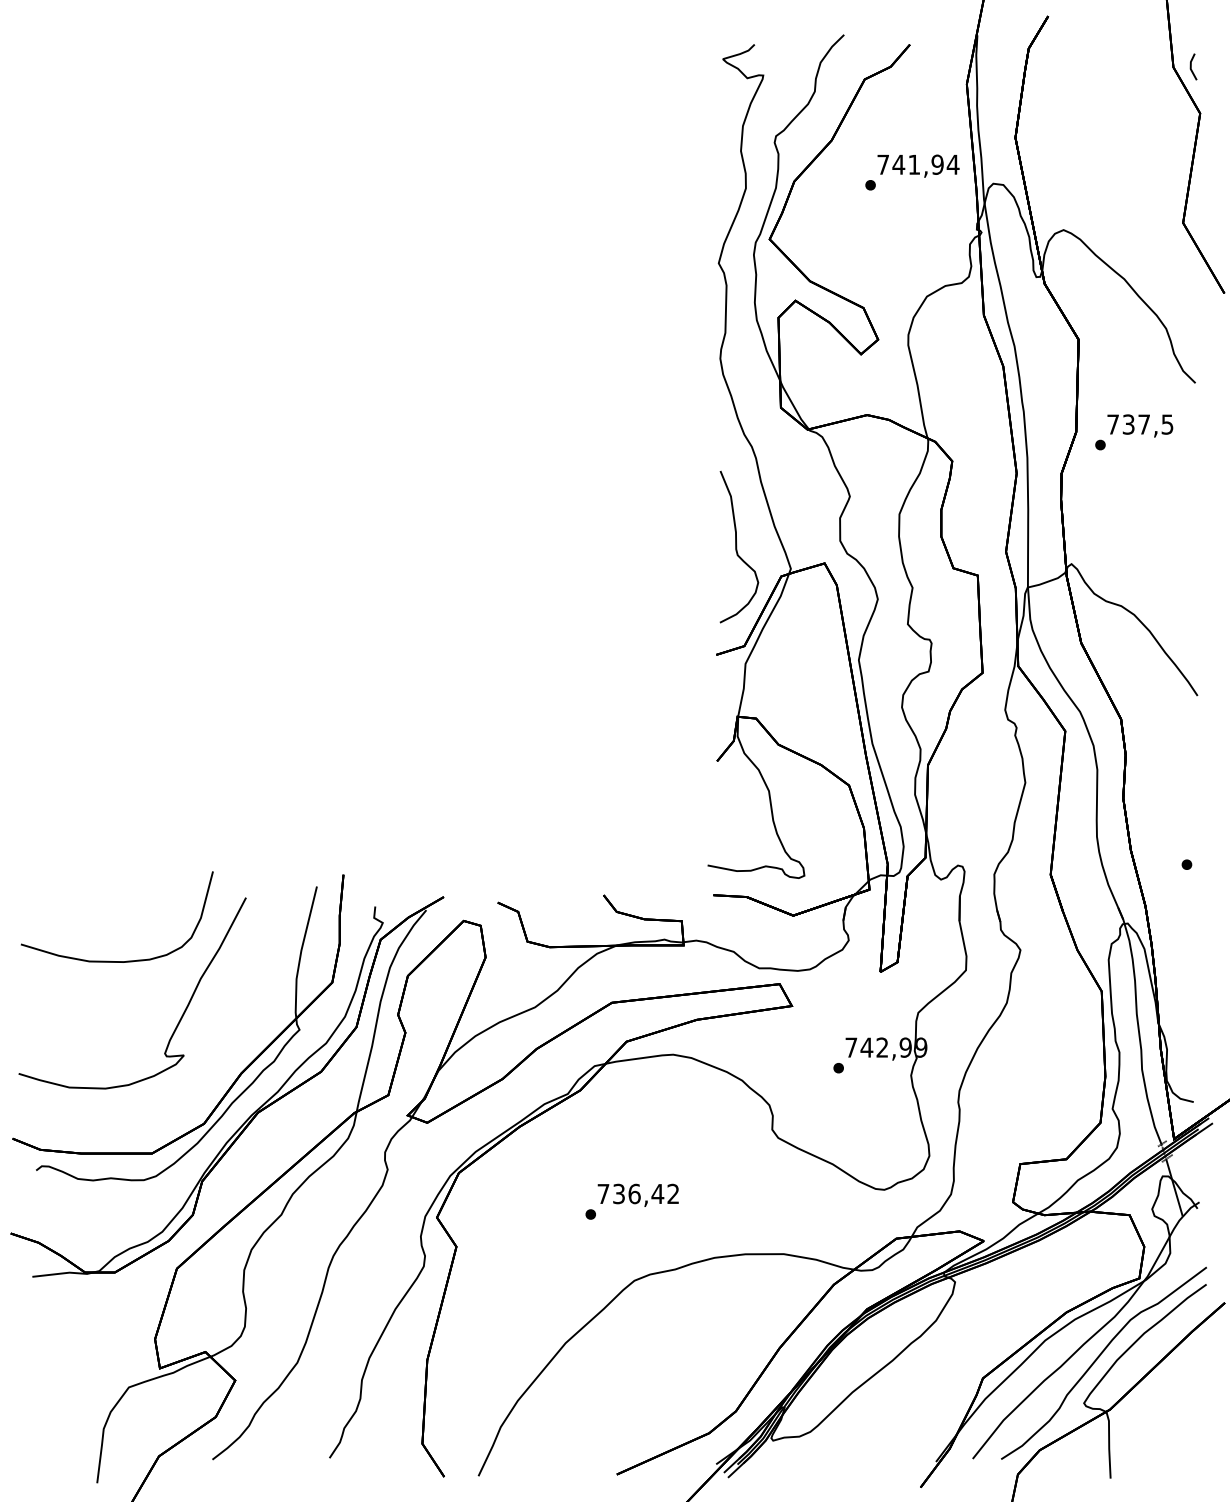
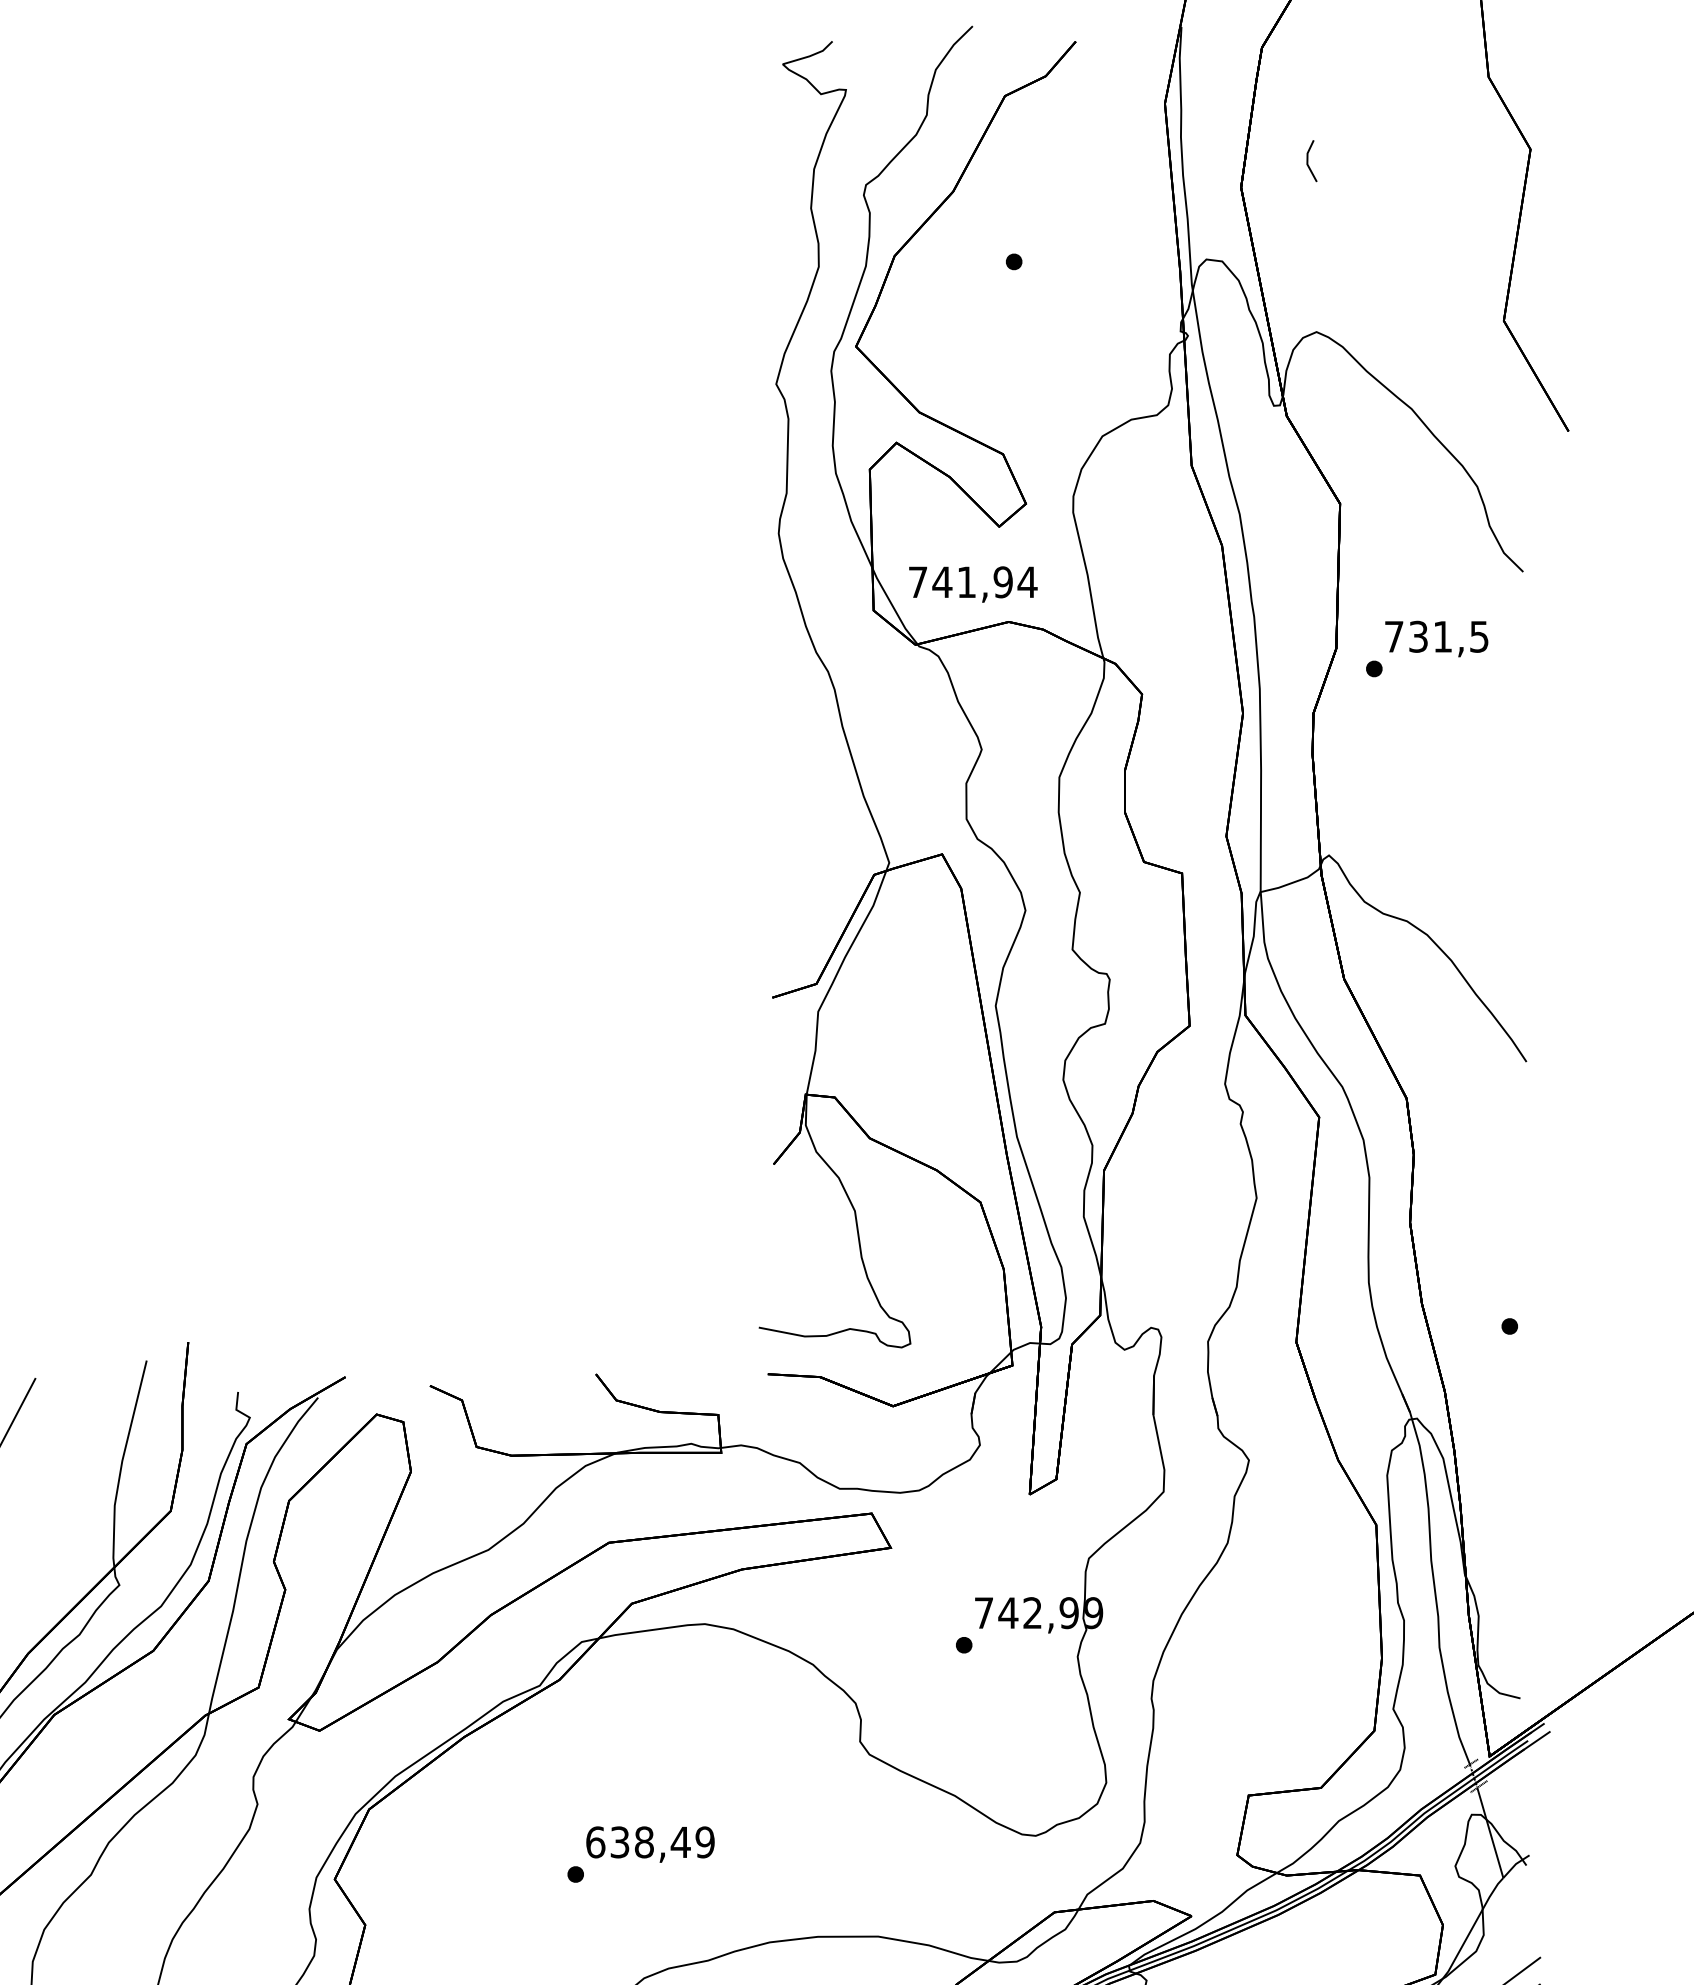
line: (1191, 66) -> (1308, 160), moved
text: (918, 165) -> (973, 583), moved
text: (1143, 424) -> (1441, 636), 737,5 -> 731,5
part: (739, 546) -> (808, 827), removed
text: (638, 1193) -> (650, 1841), 736,42 -> 638,49

